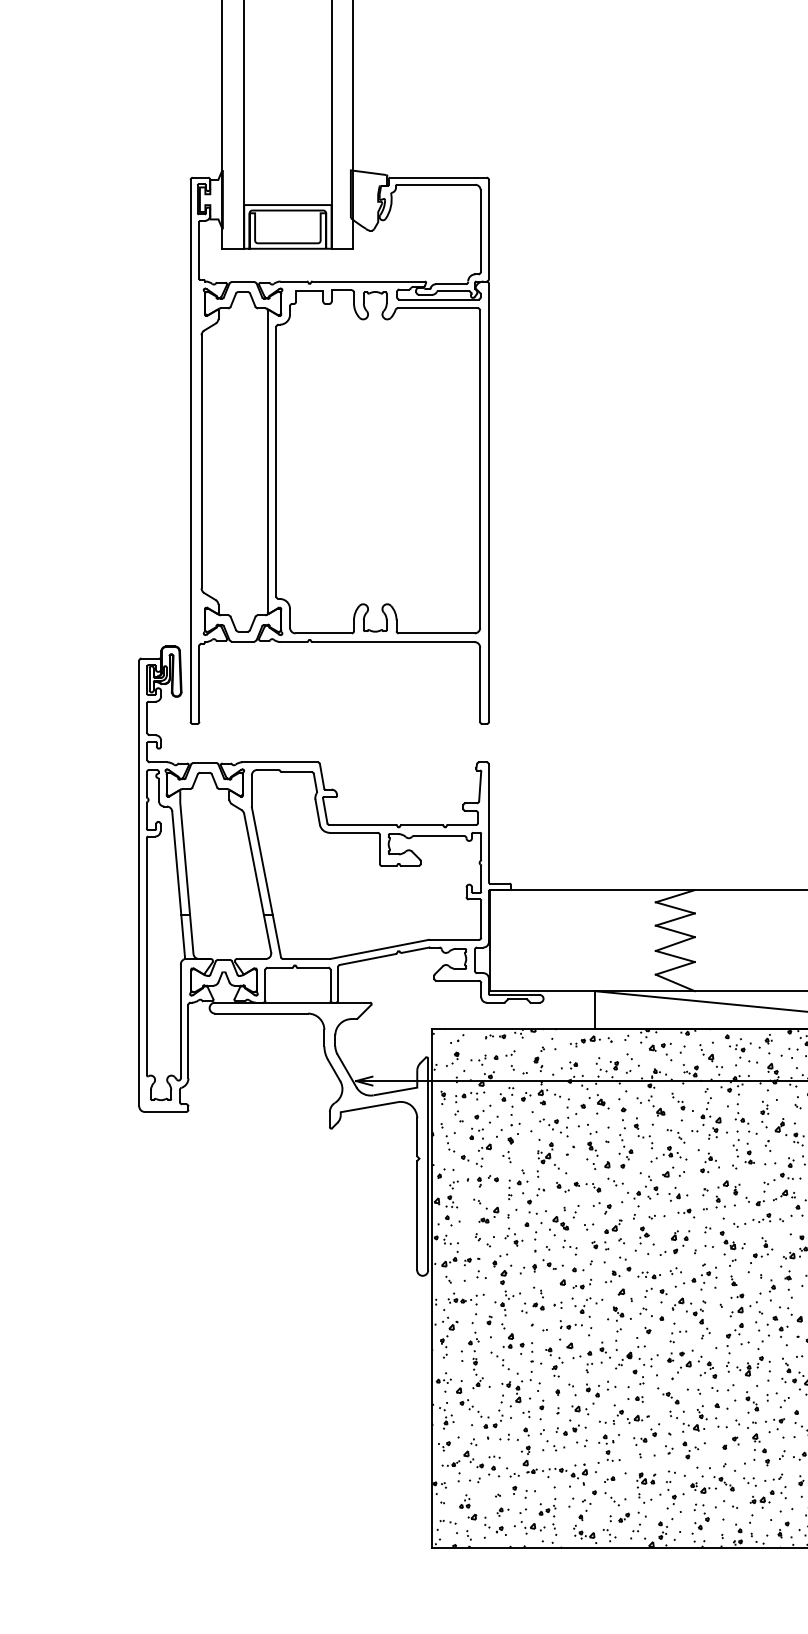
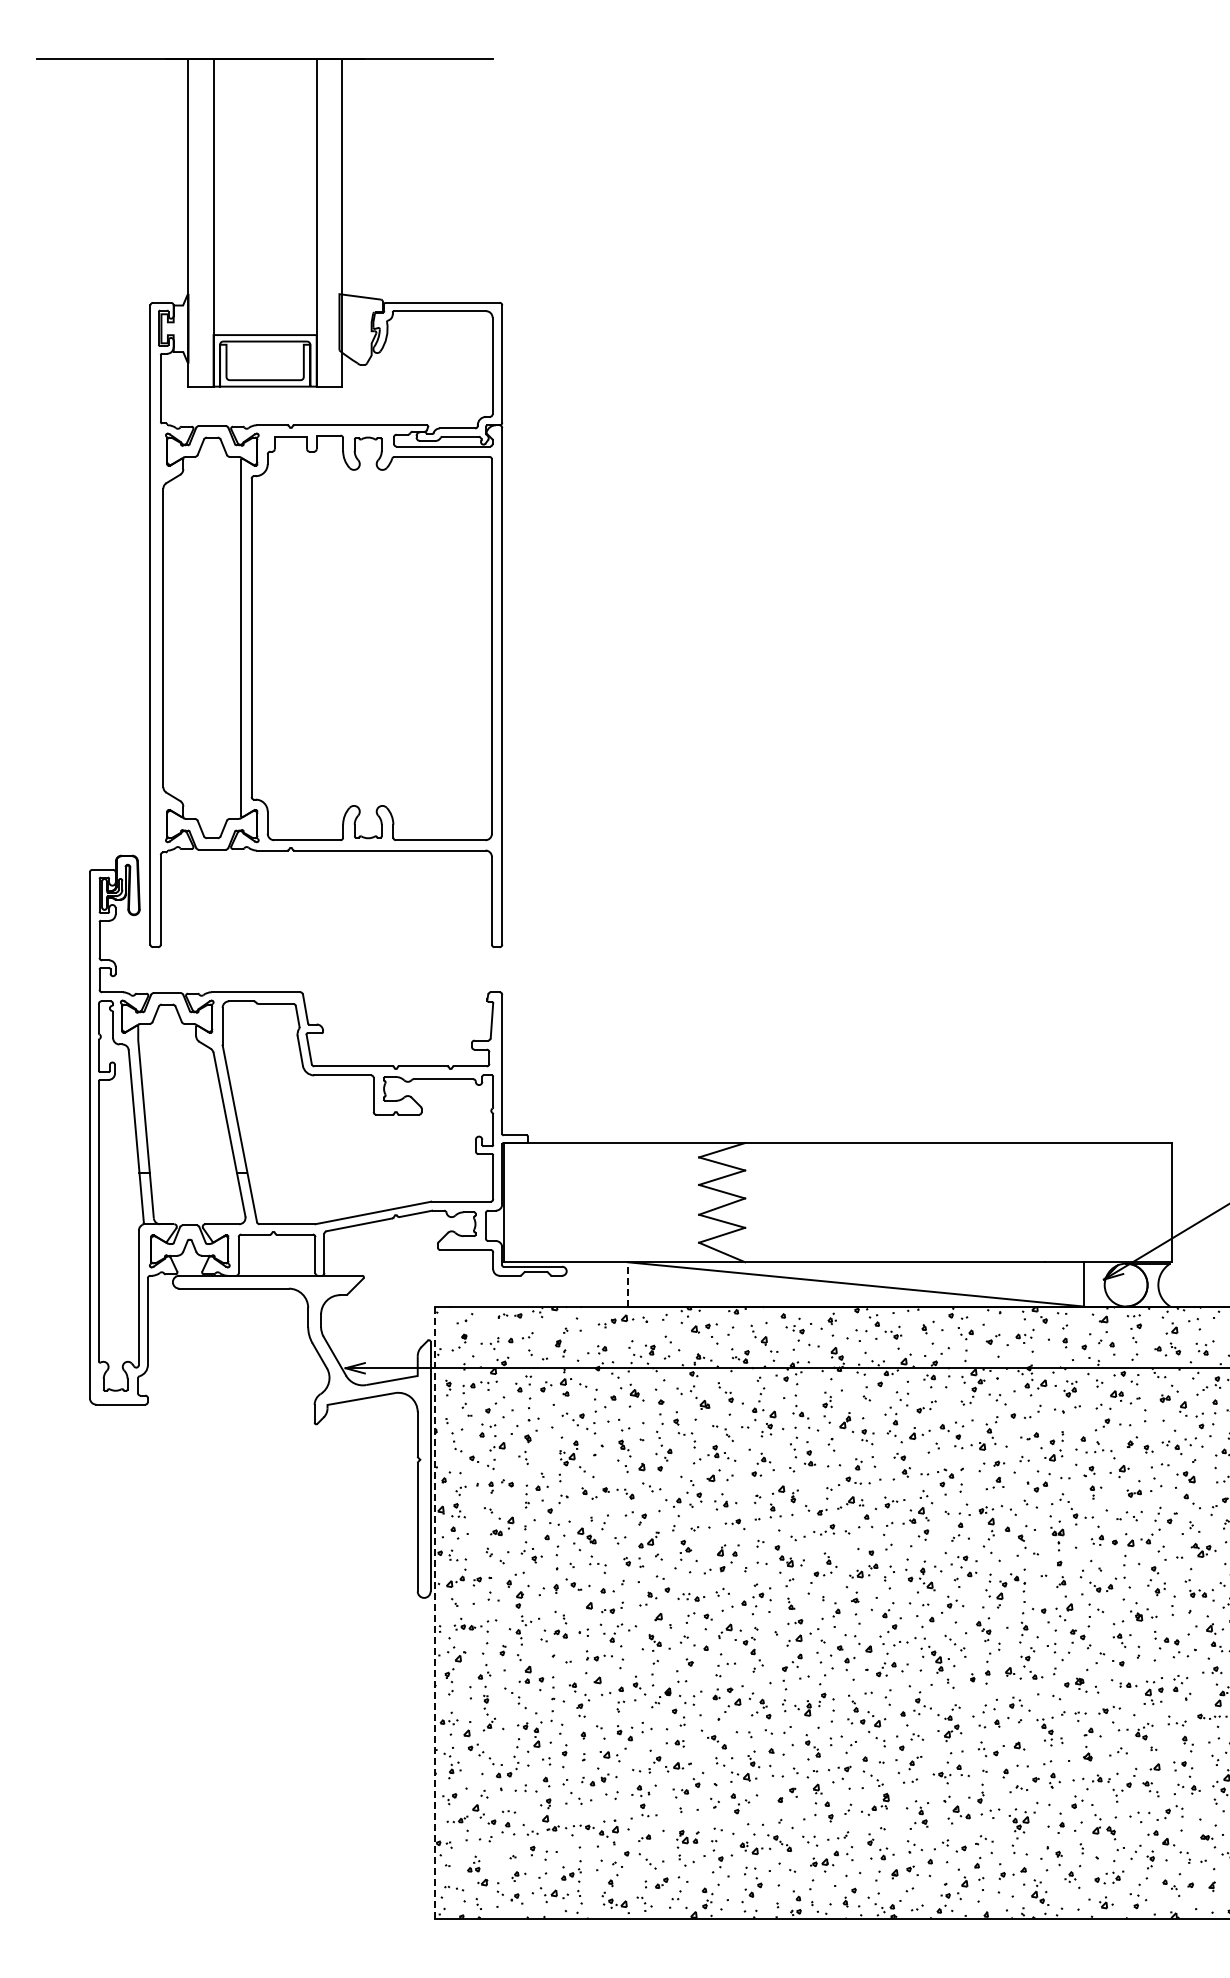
line: (595, 1009) -> (627, 1283), solid -> dashed
line: (432, 1289) -> (435, 1613), solid -> dashed

